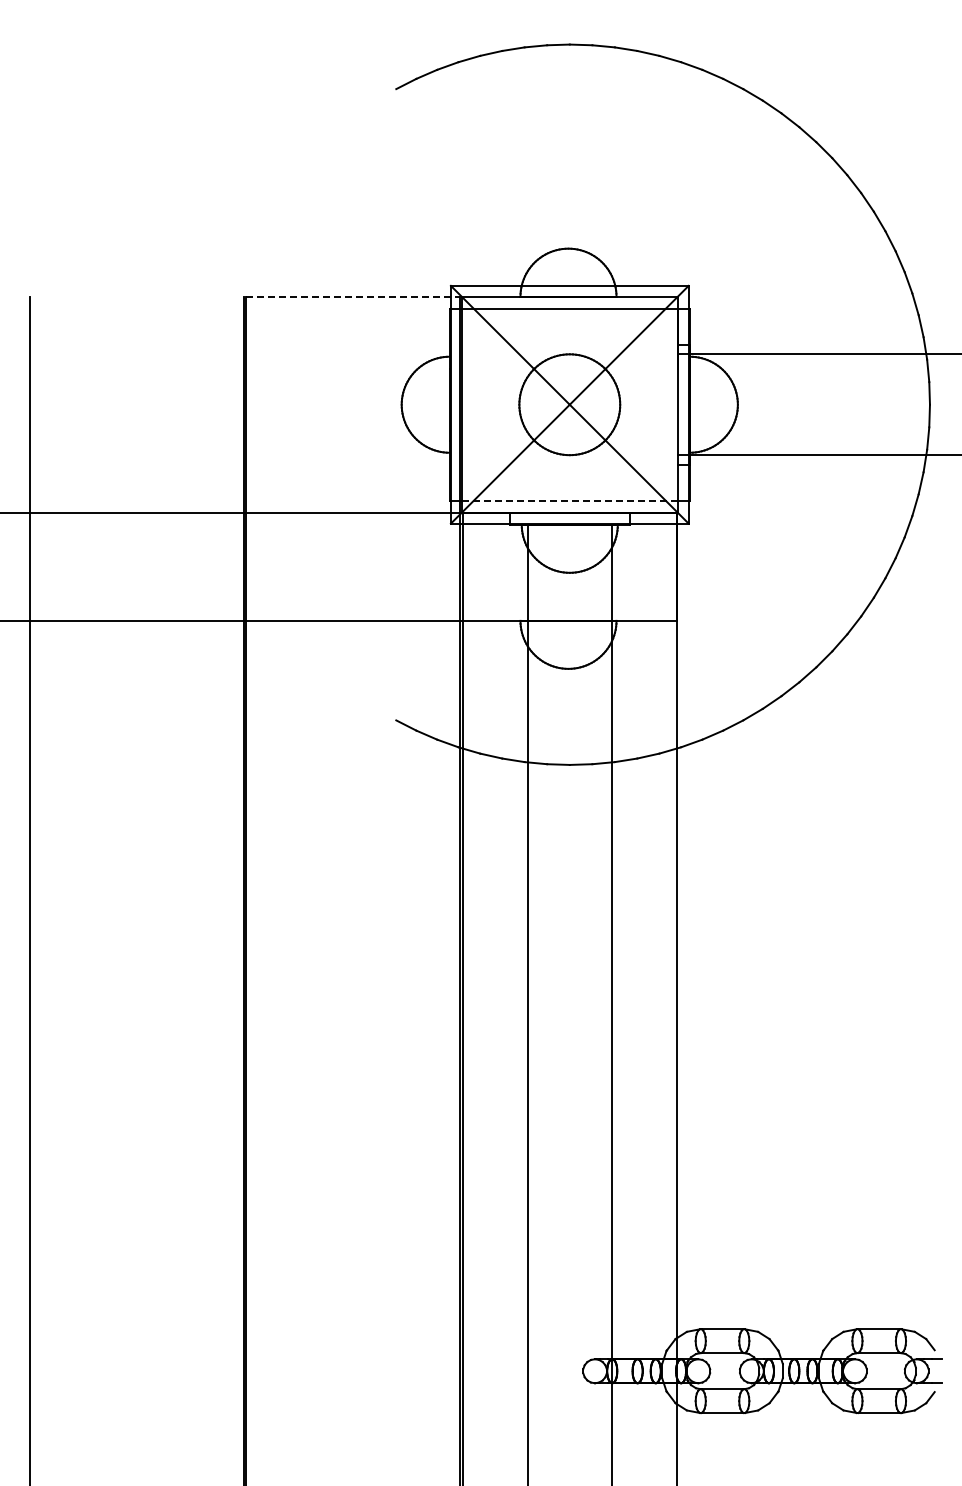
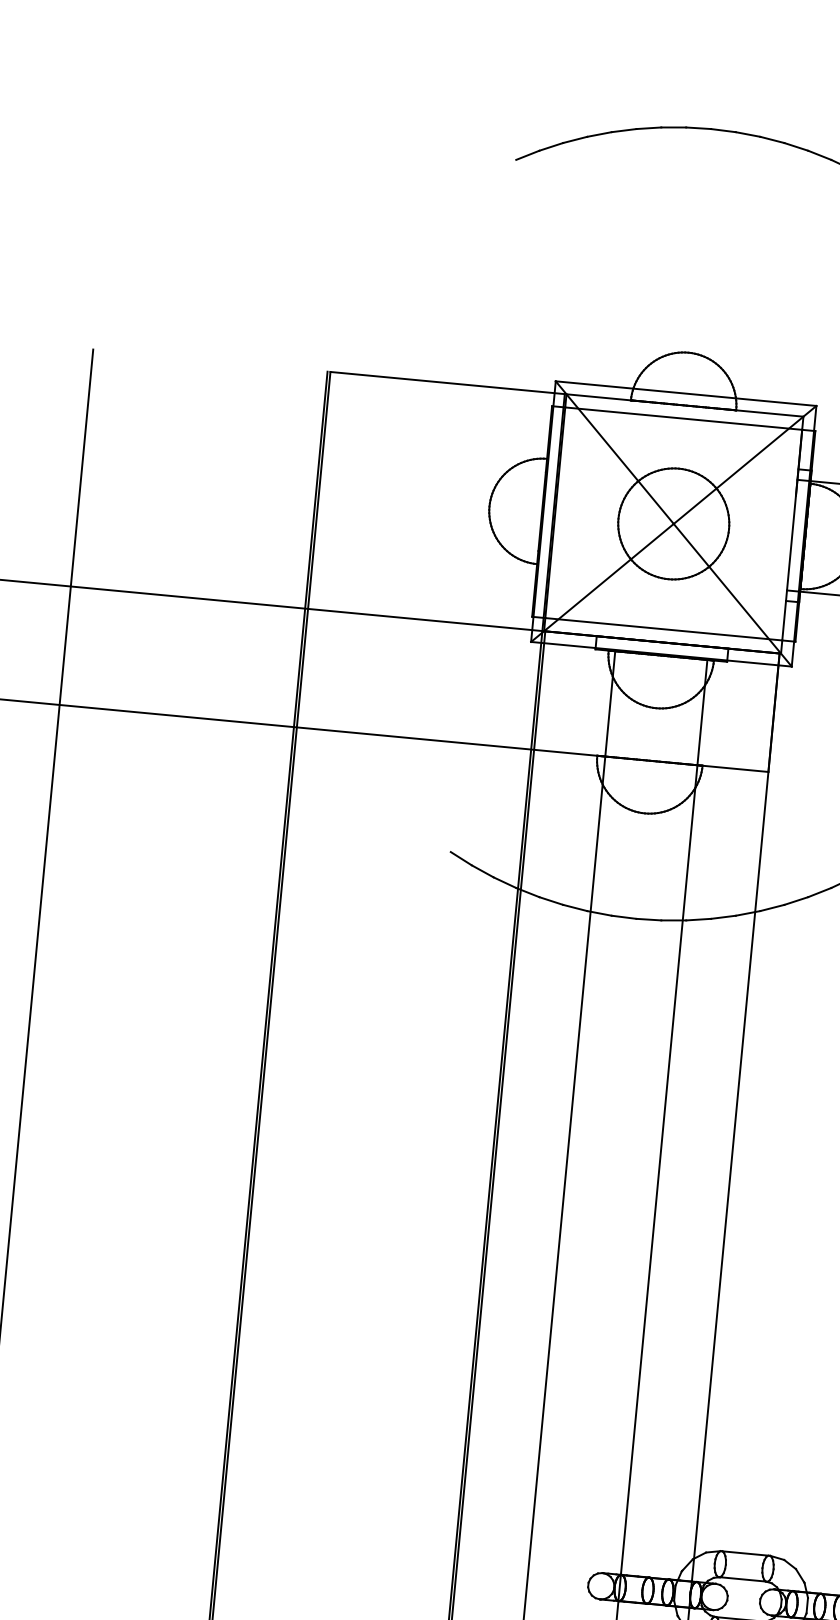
line: (353, 296) -> (447, 382), dashed -> solid
line: (569, 500) -> (663, 628), dashed -> solid

